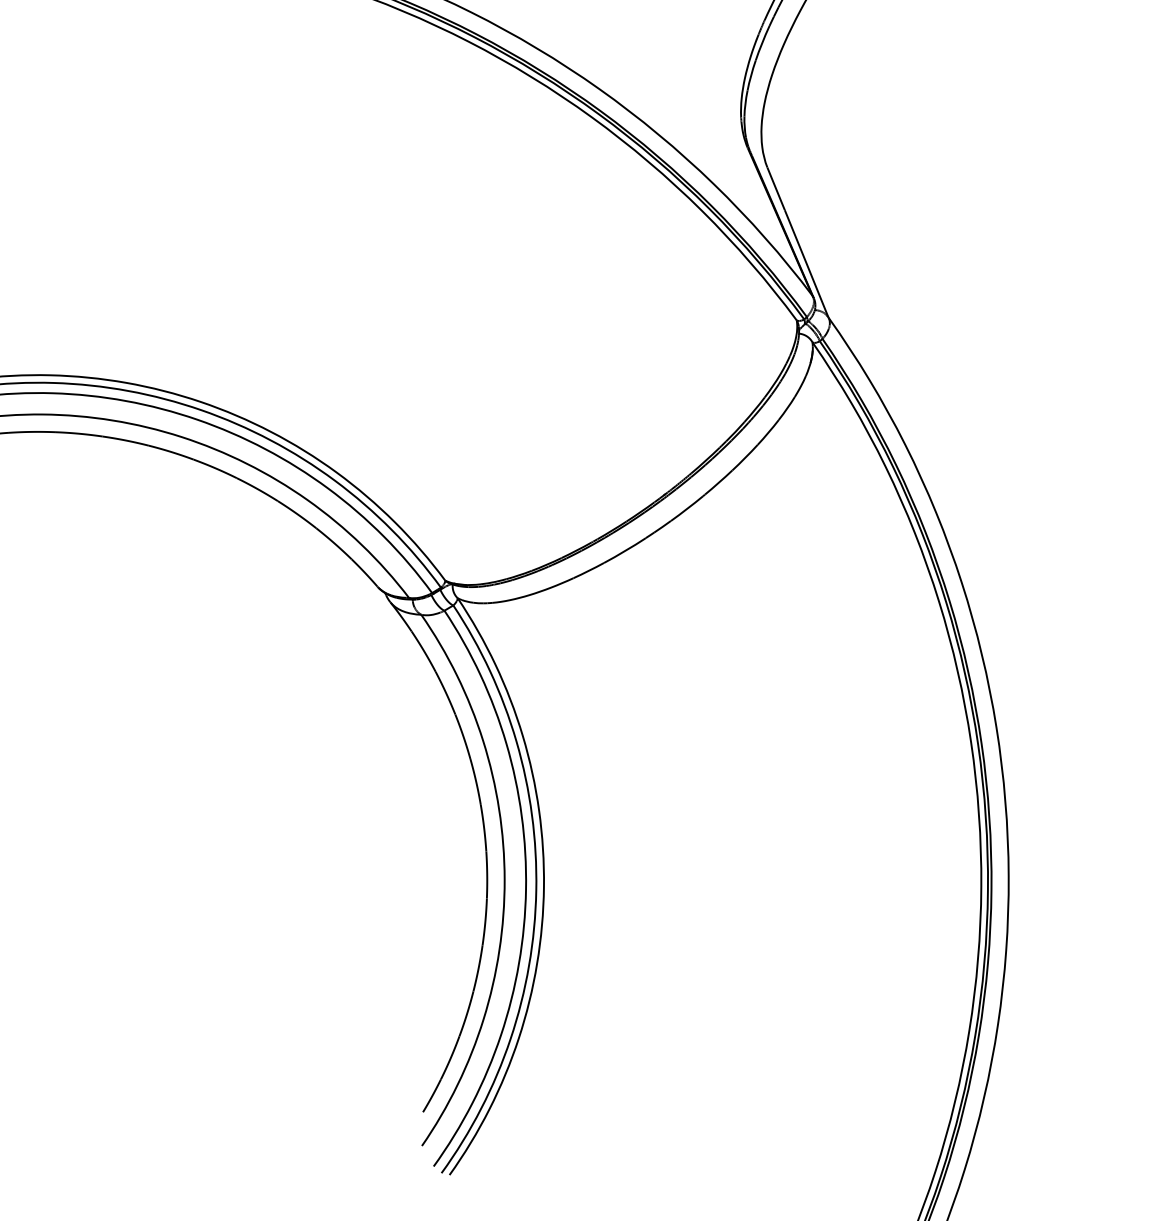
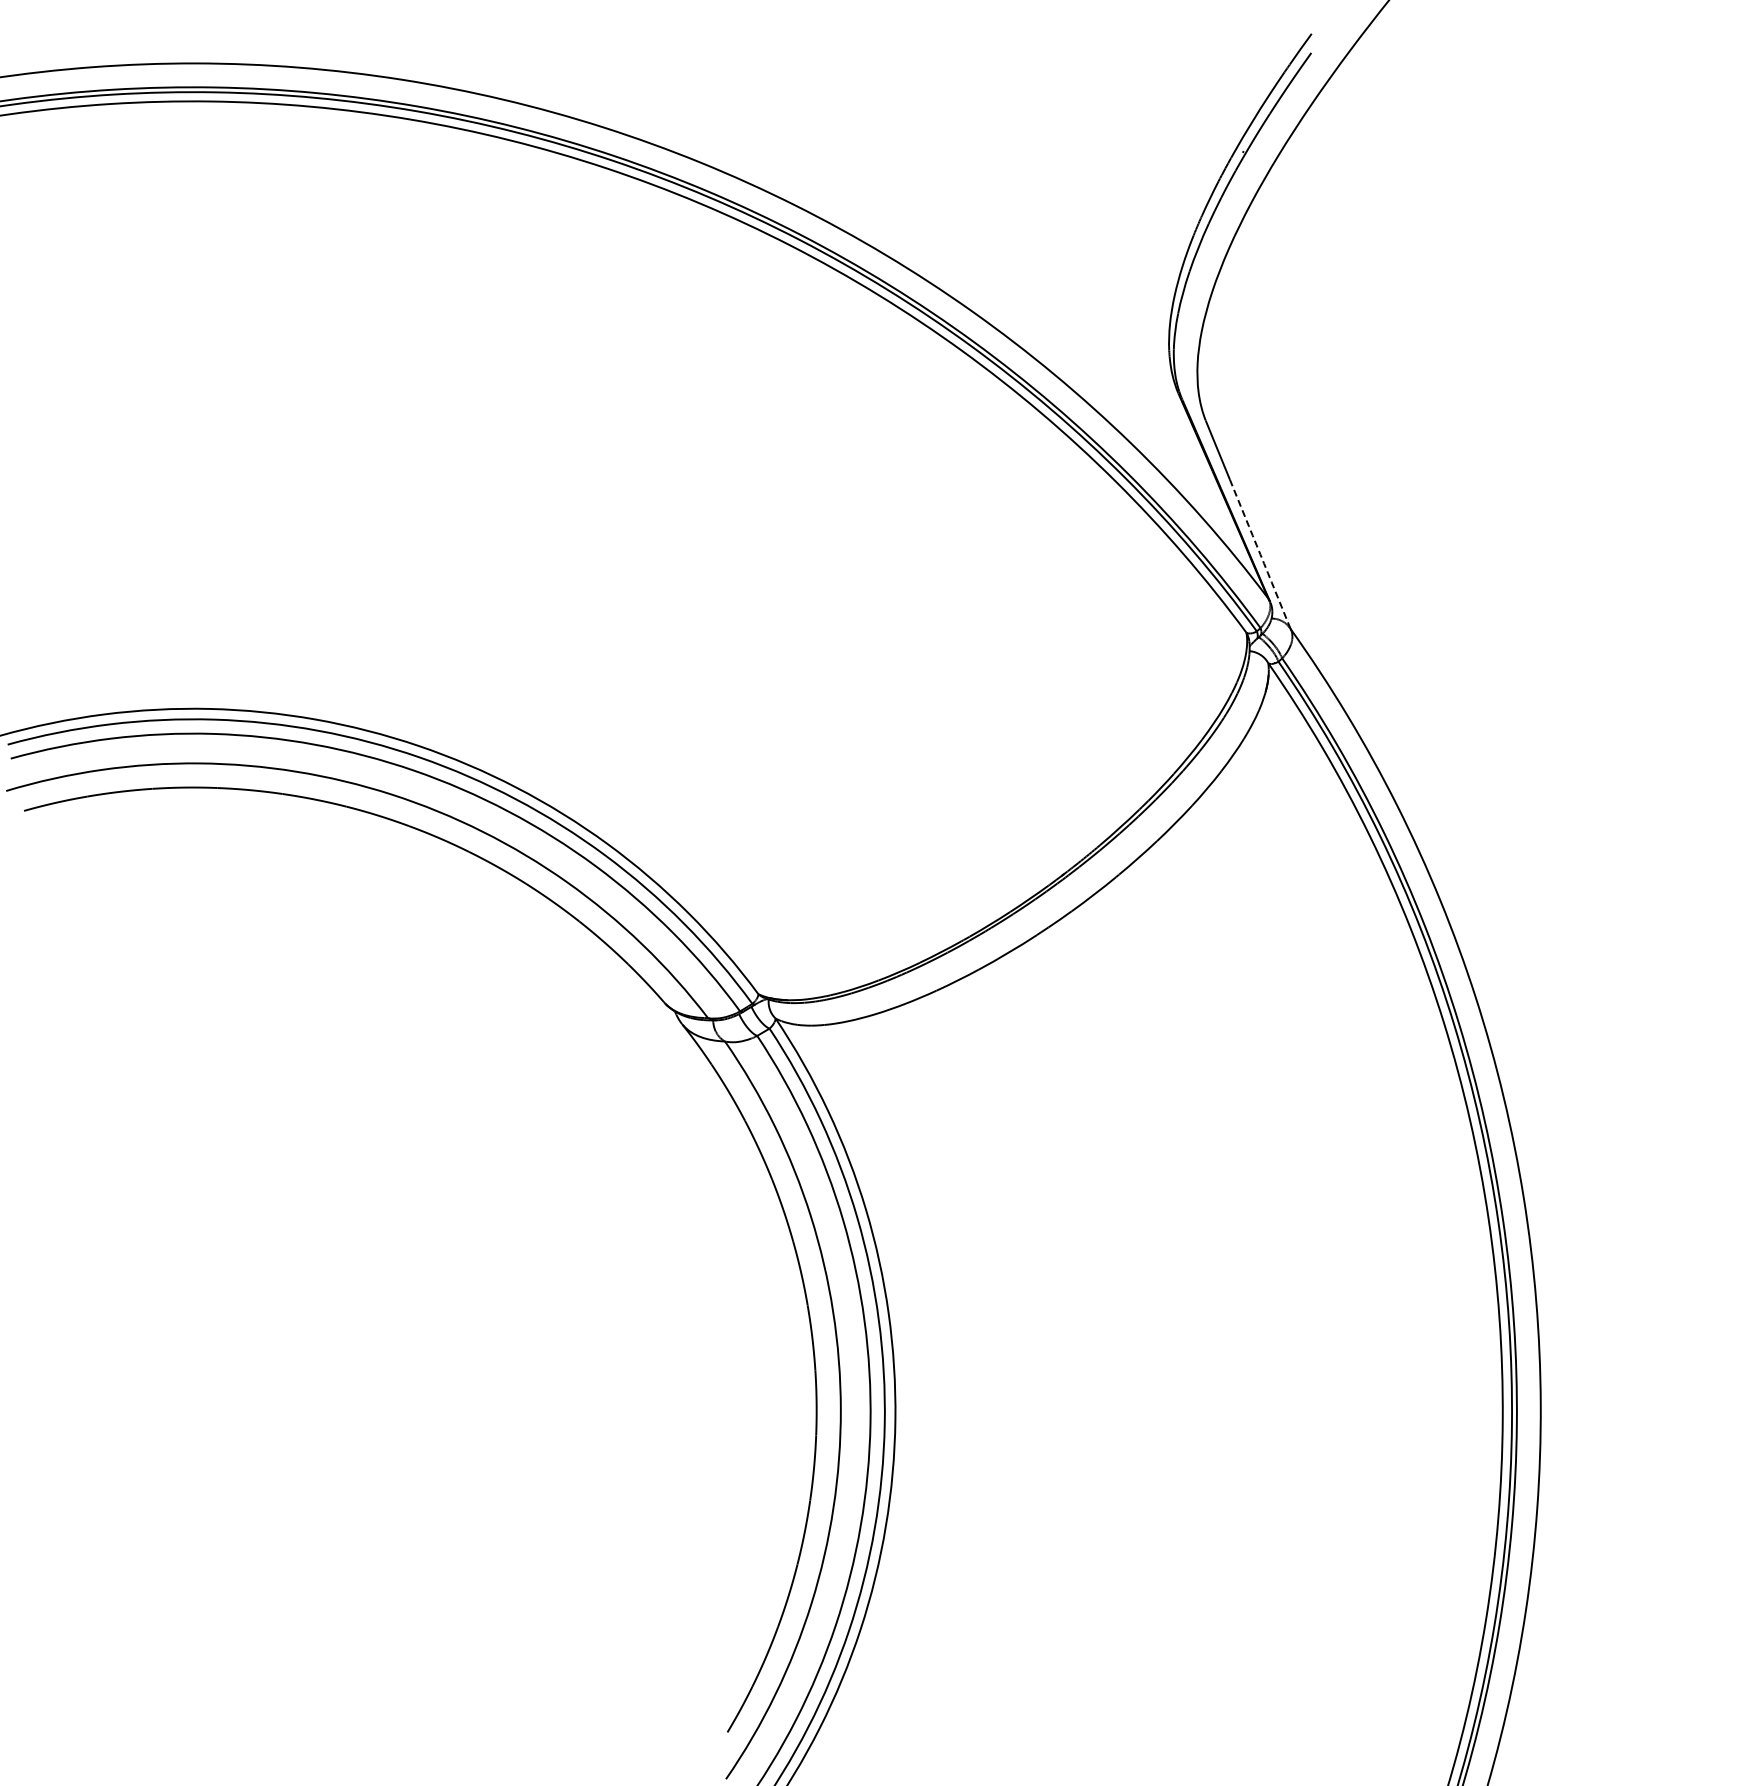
arc: (806, 264) -> (1260, 554), solid -> dashed

